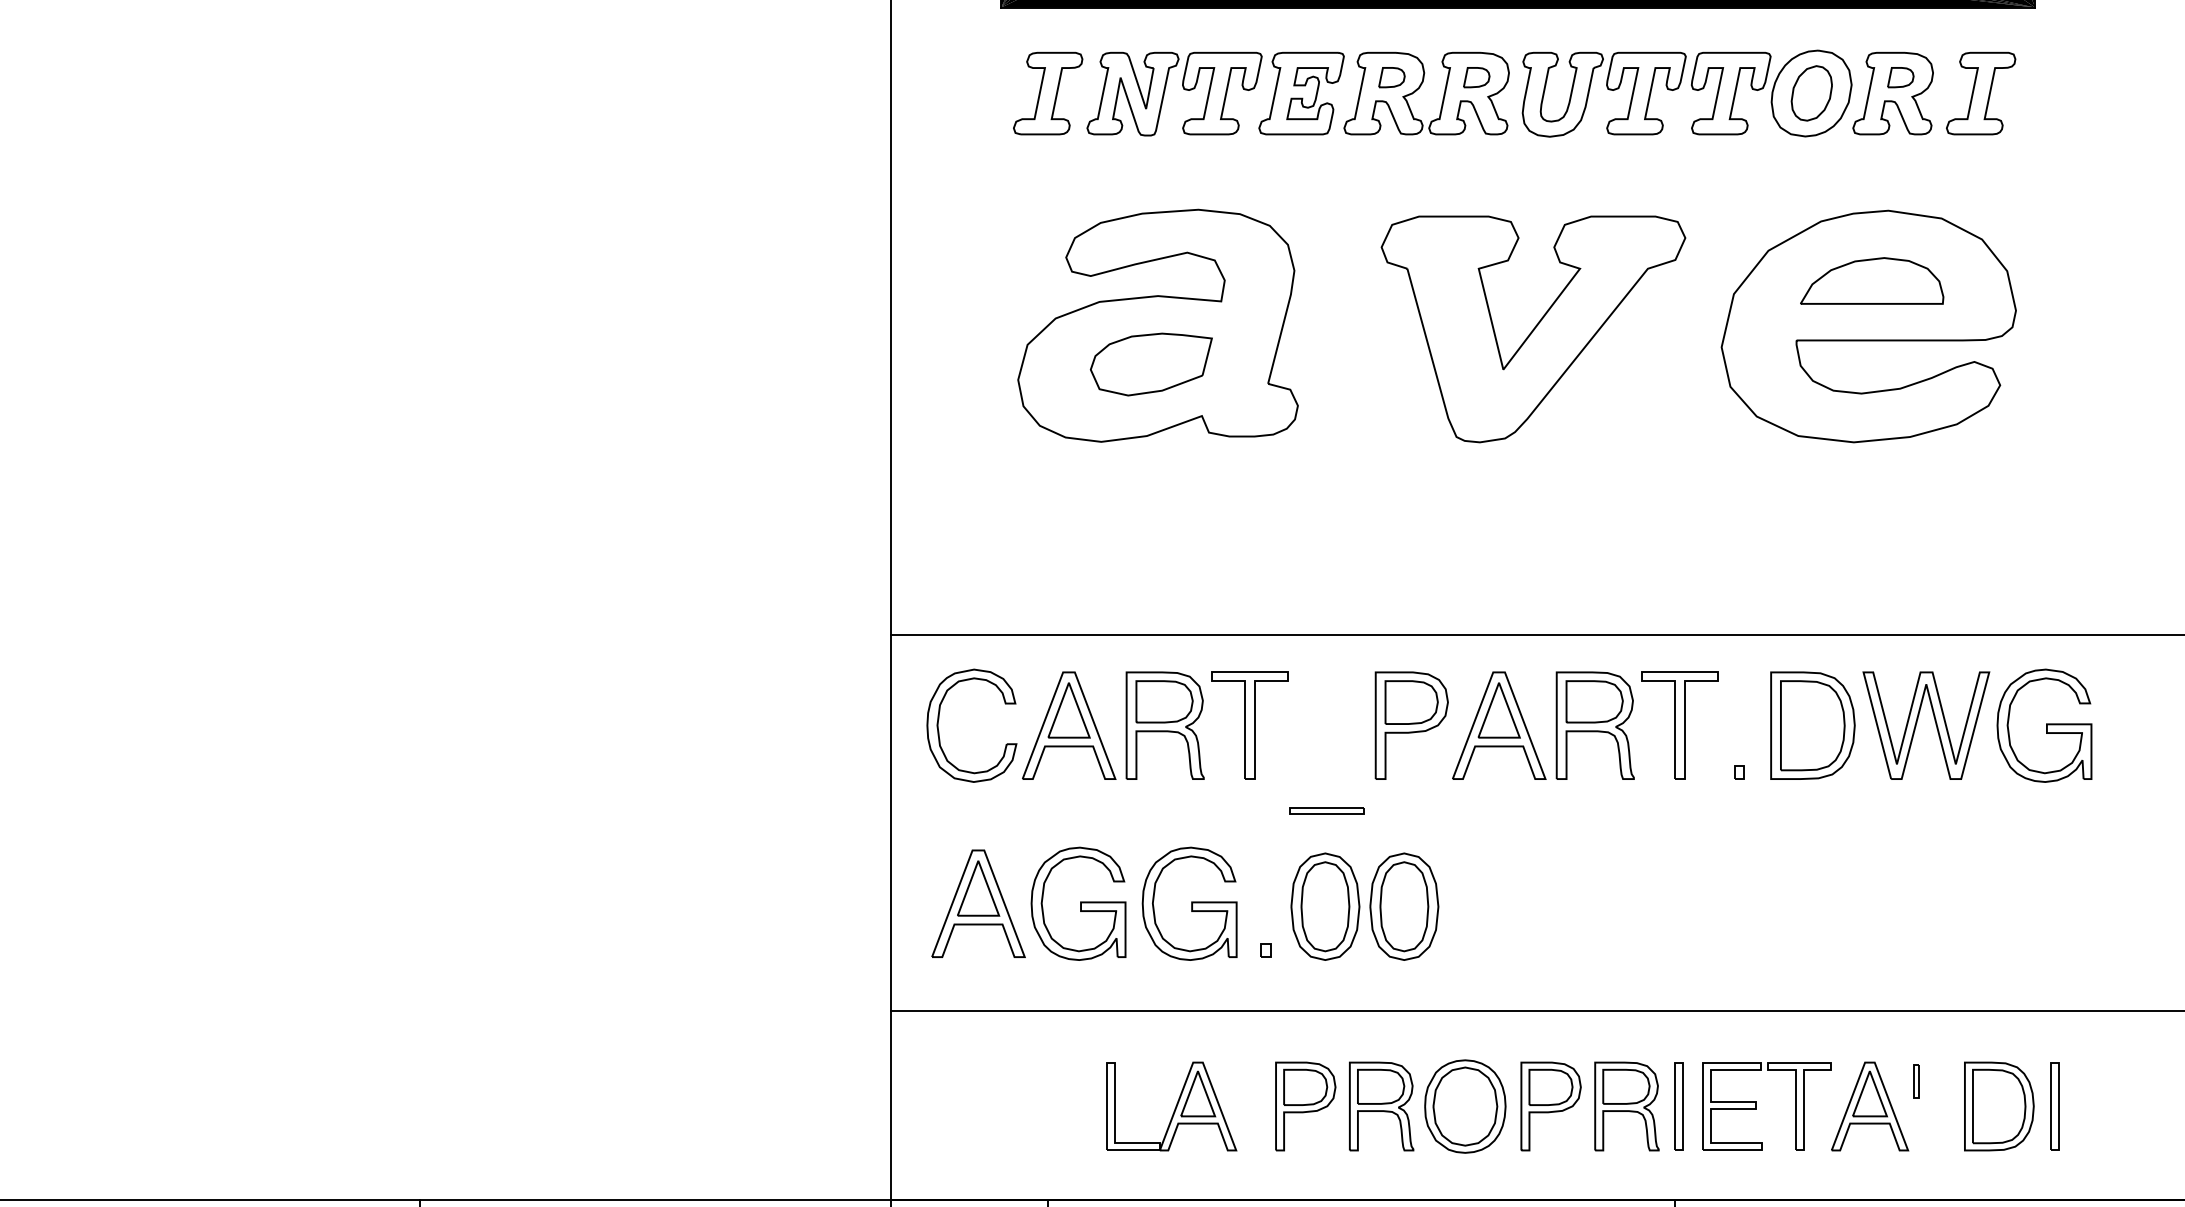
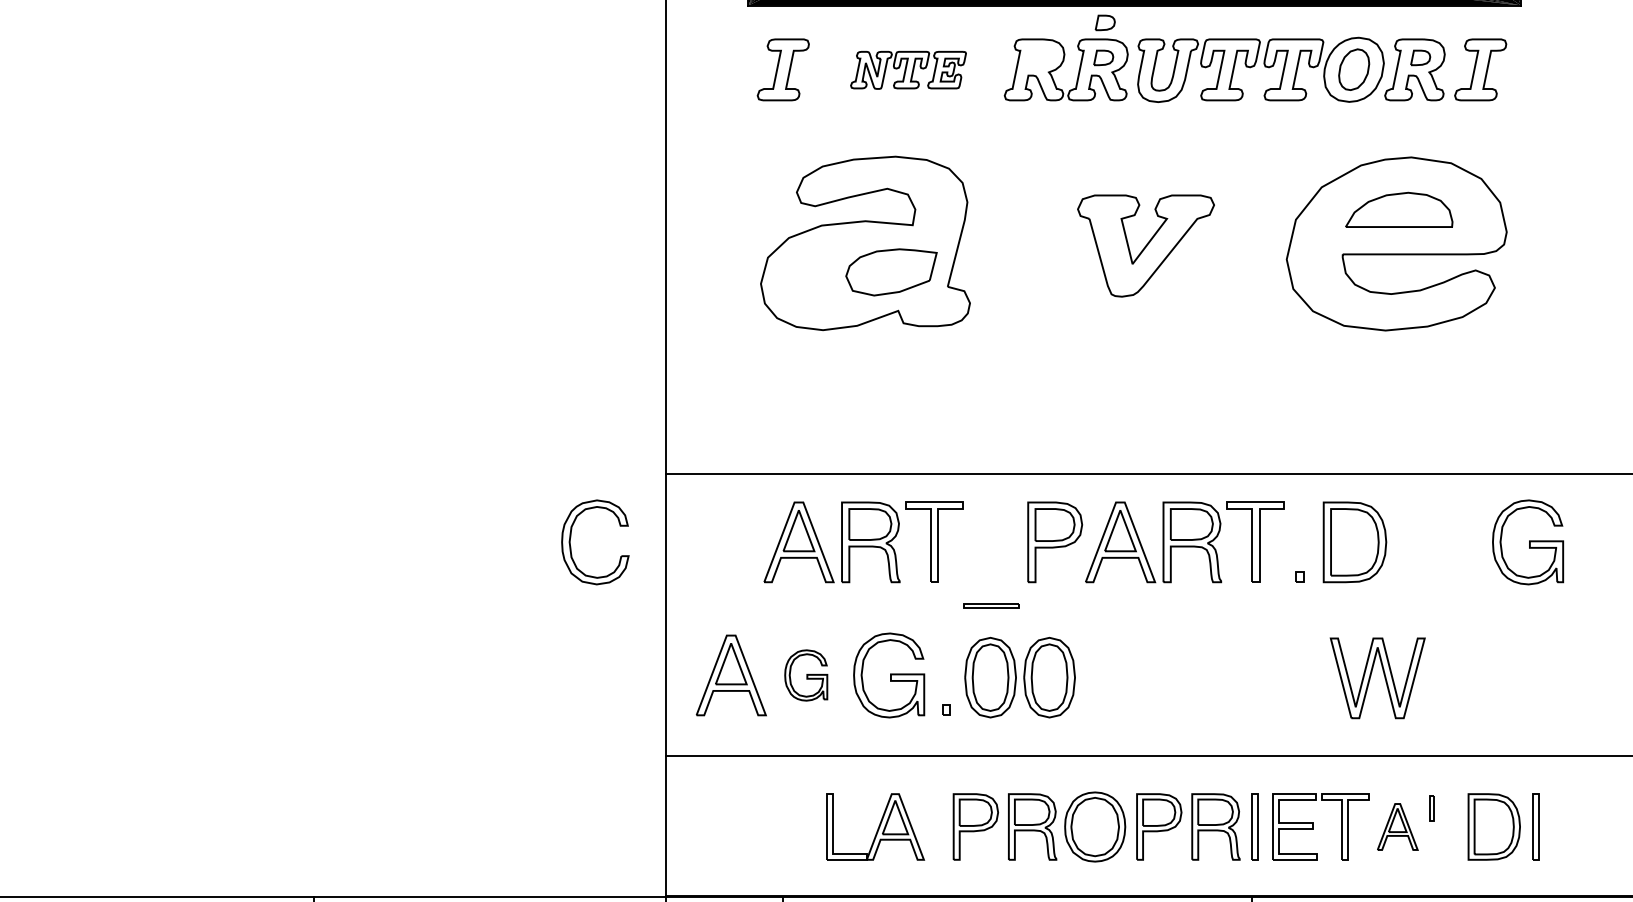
part: (1390, 77) -> (1104, 22), moved
part: (1215, 94) -> (908, 70), size x0.6
part: (1532, 328) -> (1145, 245), size x0.6
part: (1151, 364) -> (891, 272), moved
part: (1917, 723) -> (1371, 676), moved
part: (939, 731) -> (571, 546), moved
part: (1079, 903) -> (806, 675), size x0.6
part: (1869, 1105) -> (1397, 826), size x0.7

